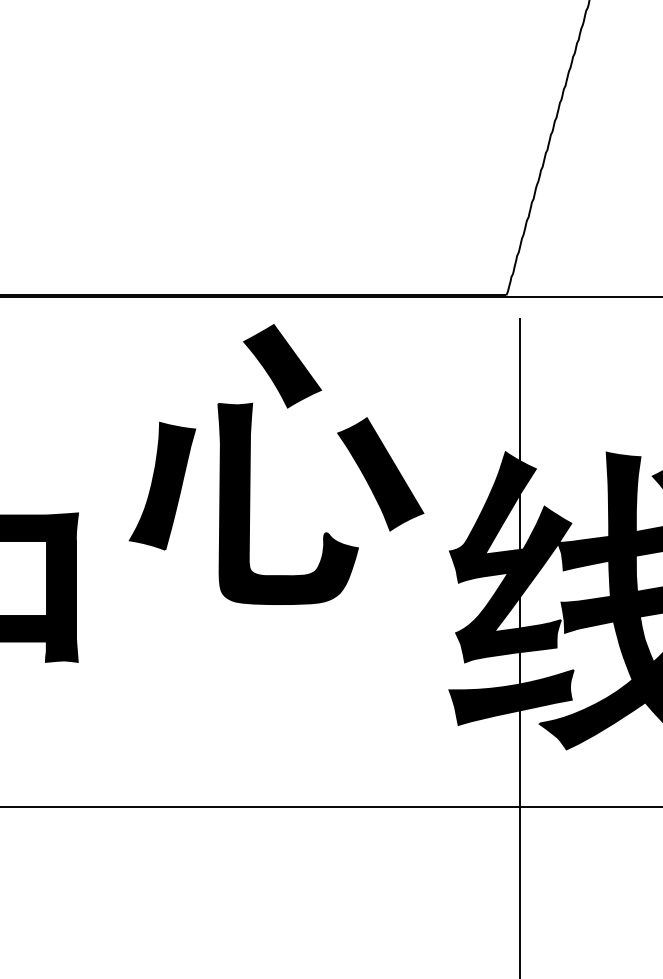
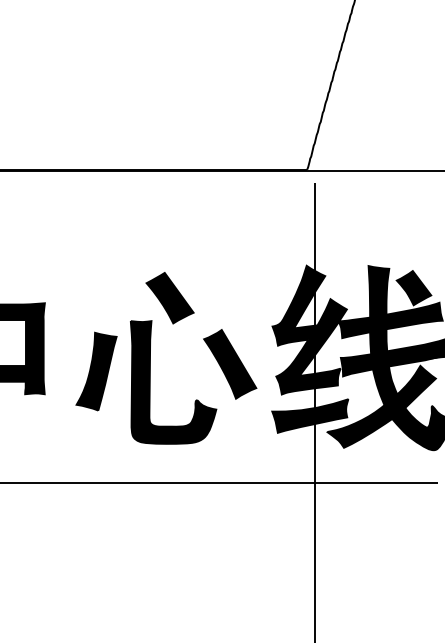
part: (250, 464) -> (150, 358), moved

